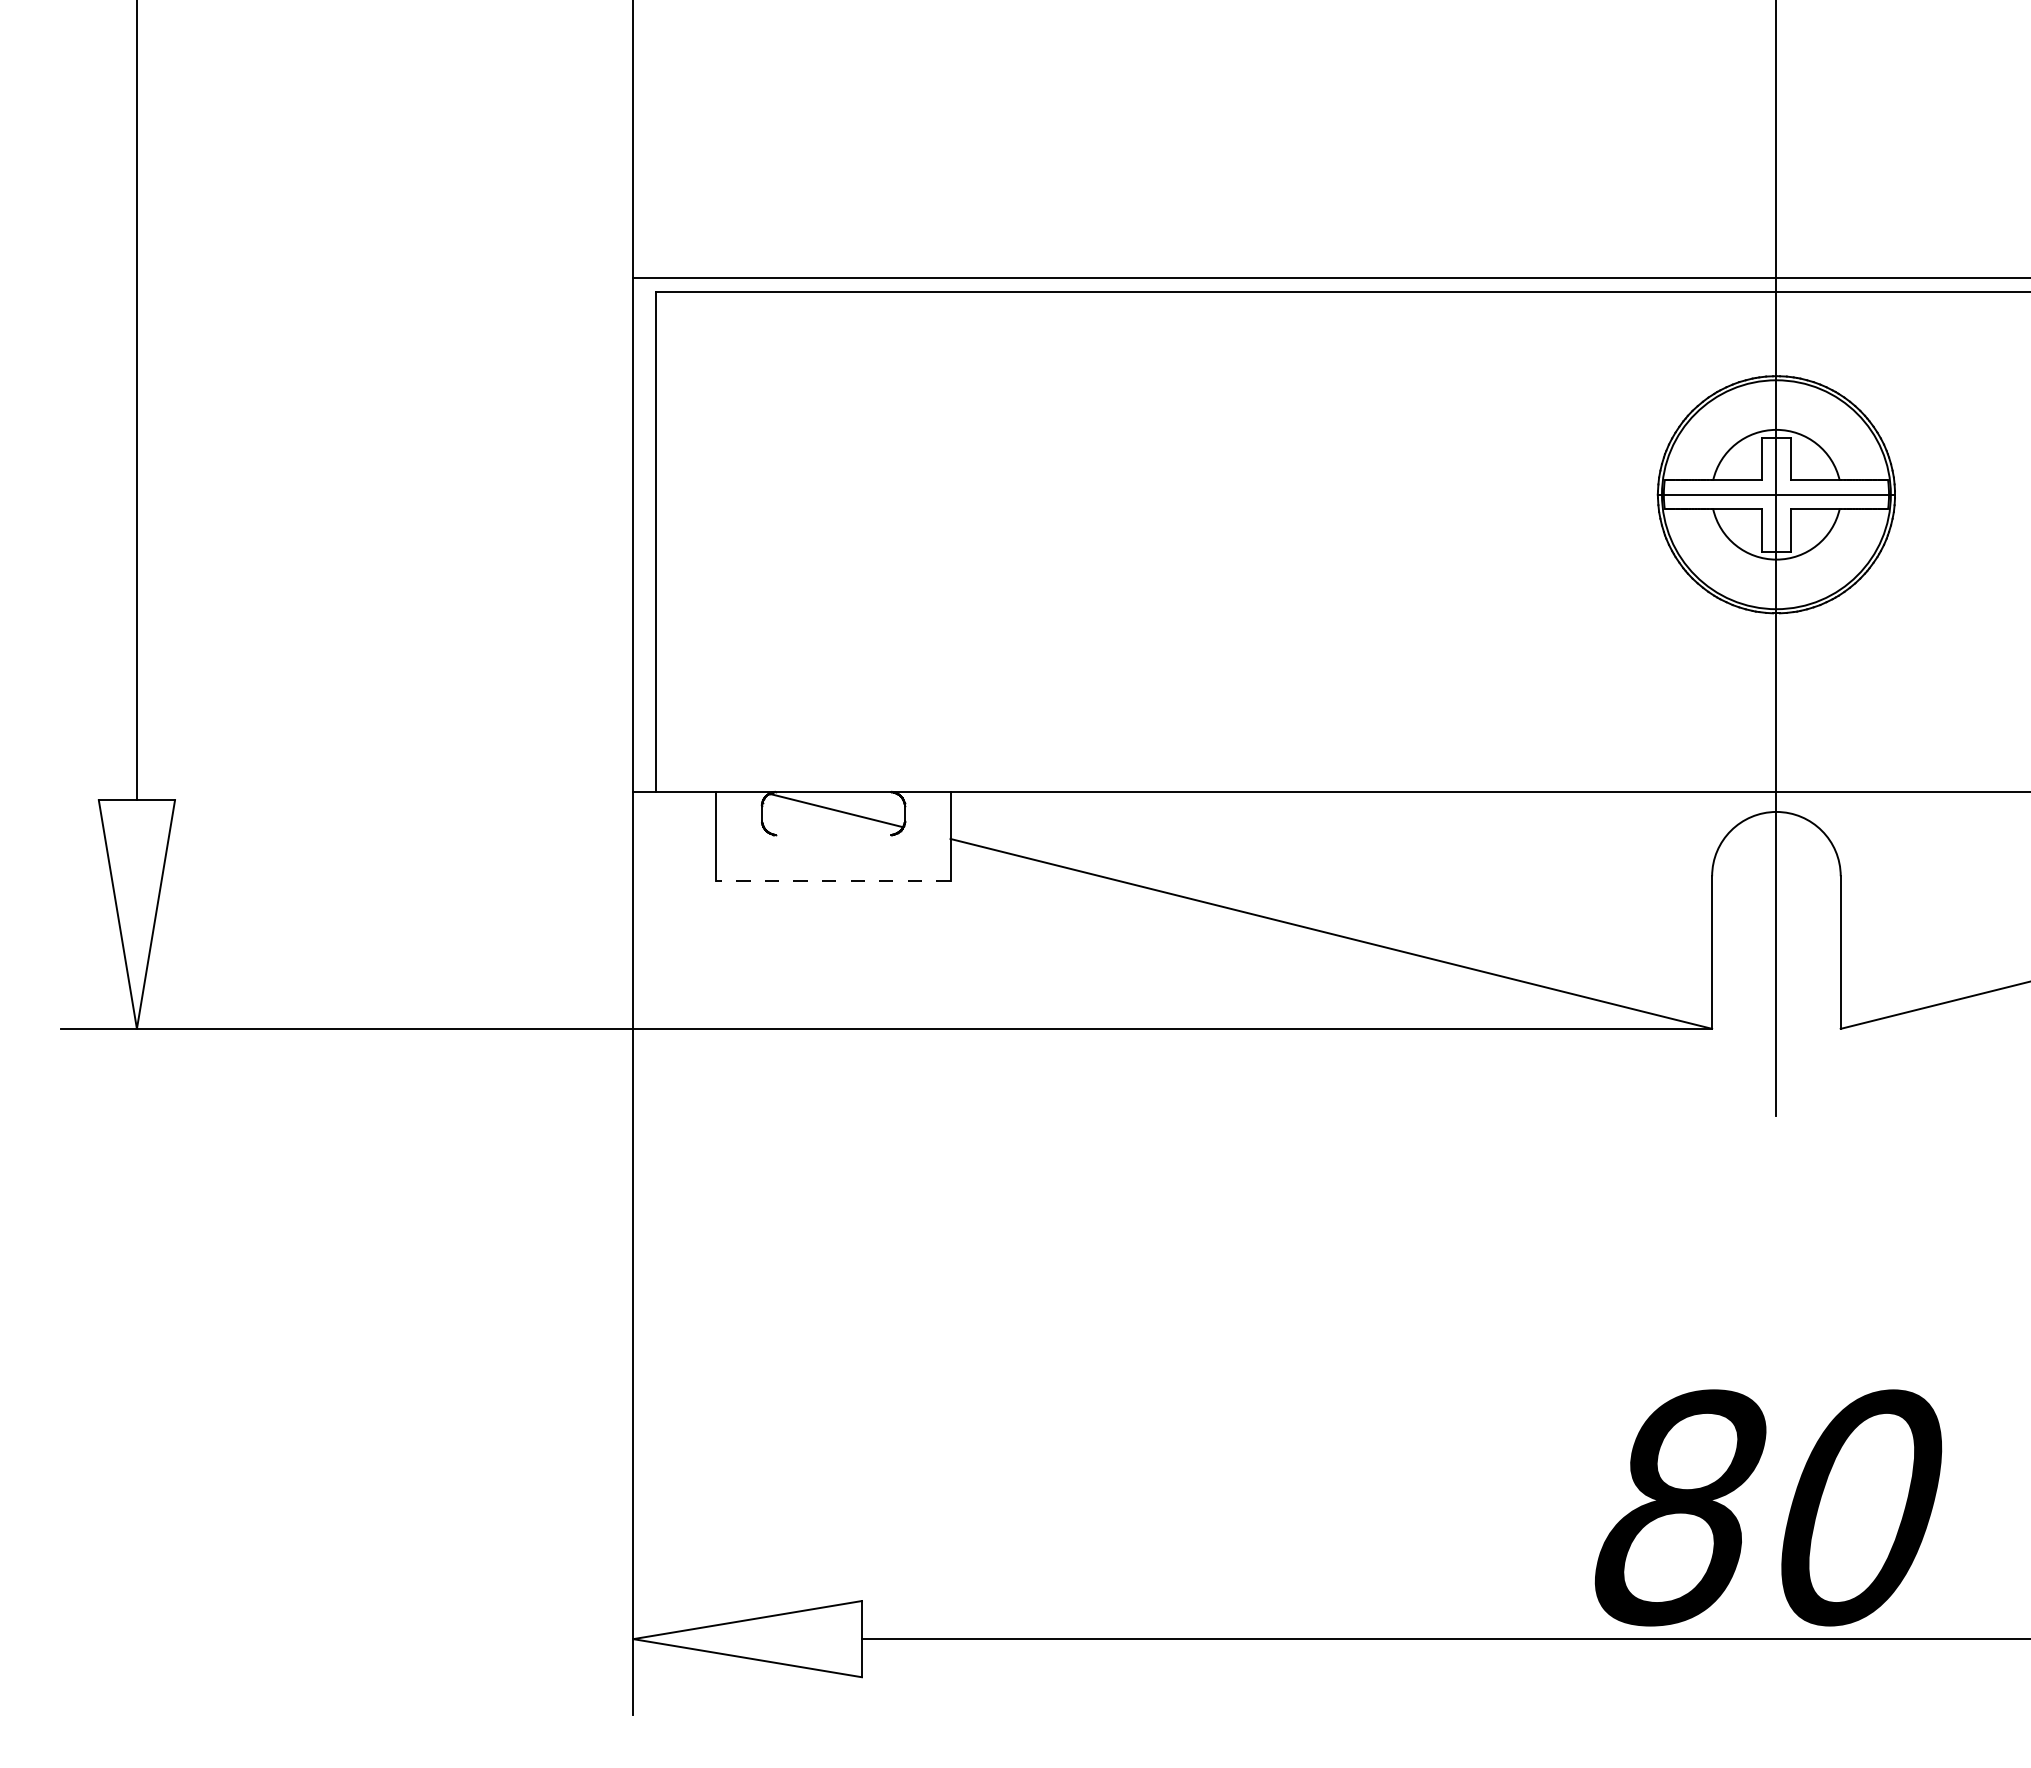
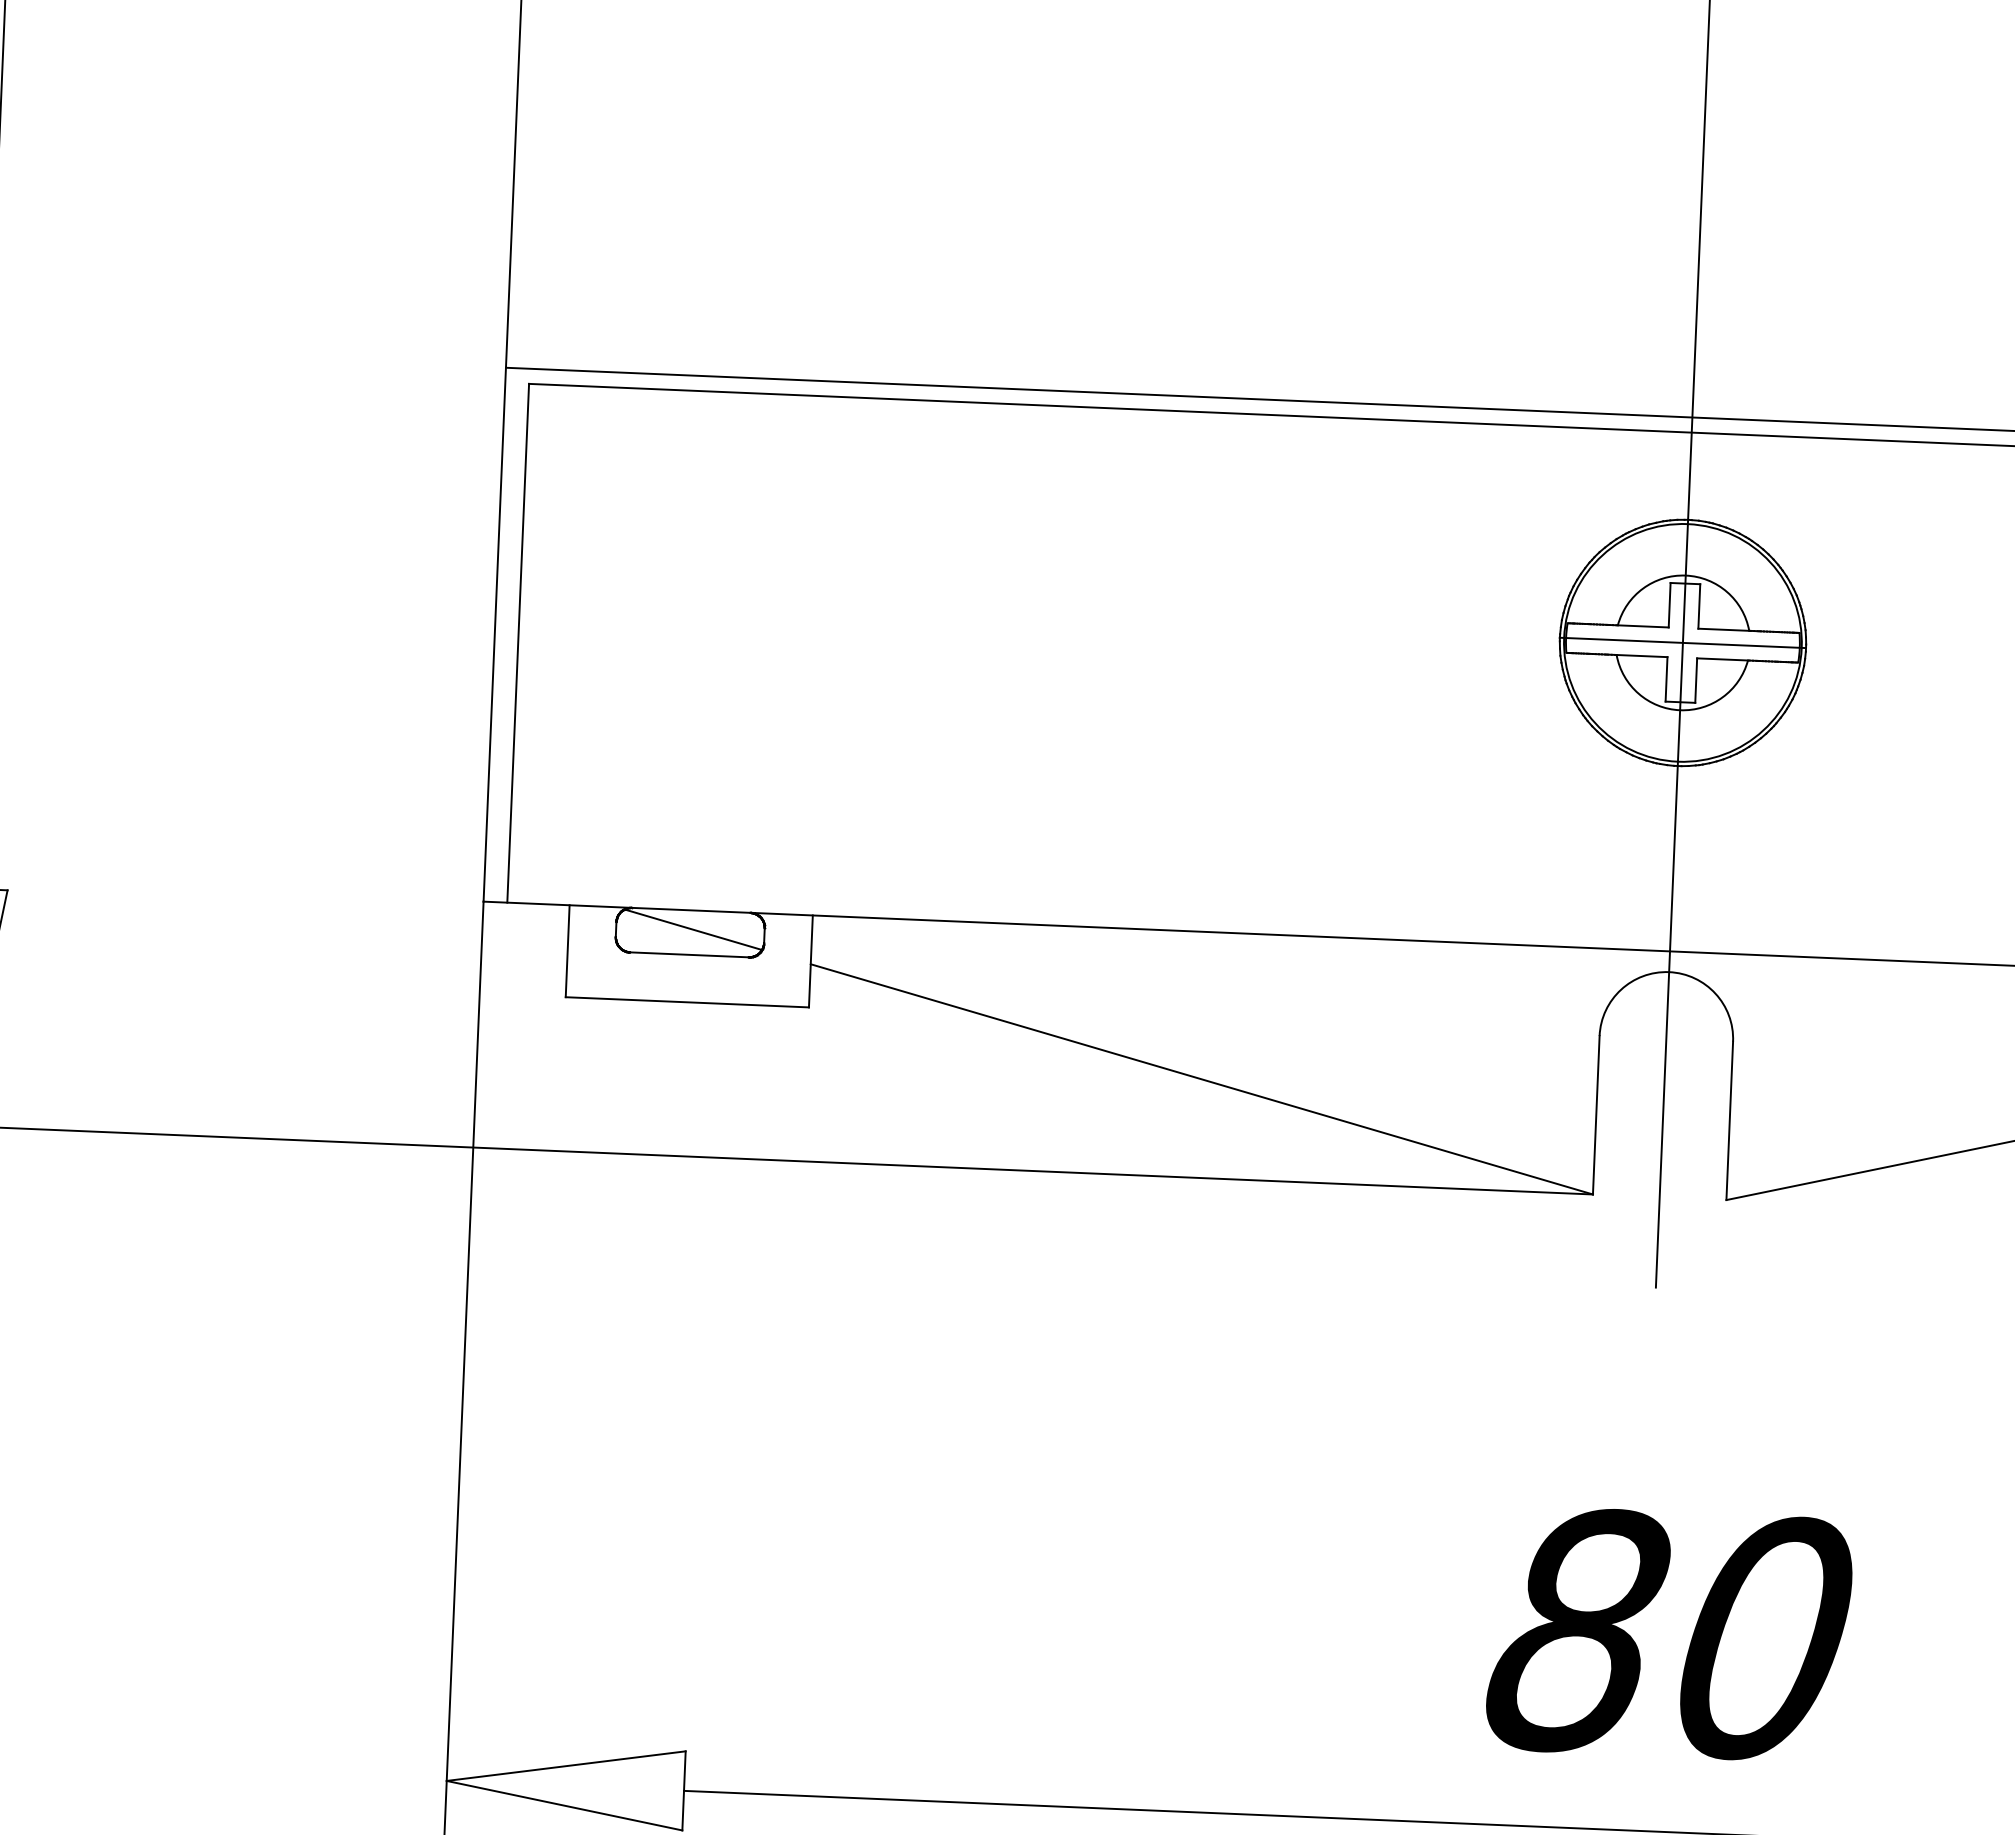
line: (833, 834) -> (689, 954), added
line: (832, 880) -> (686, 1002), dashed -> solid
text: (1768, 1507) -> (1669, 1633), moved

